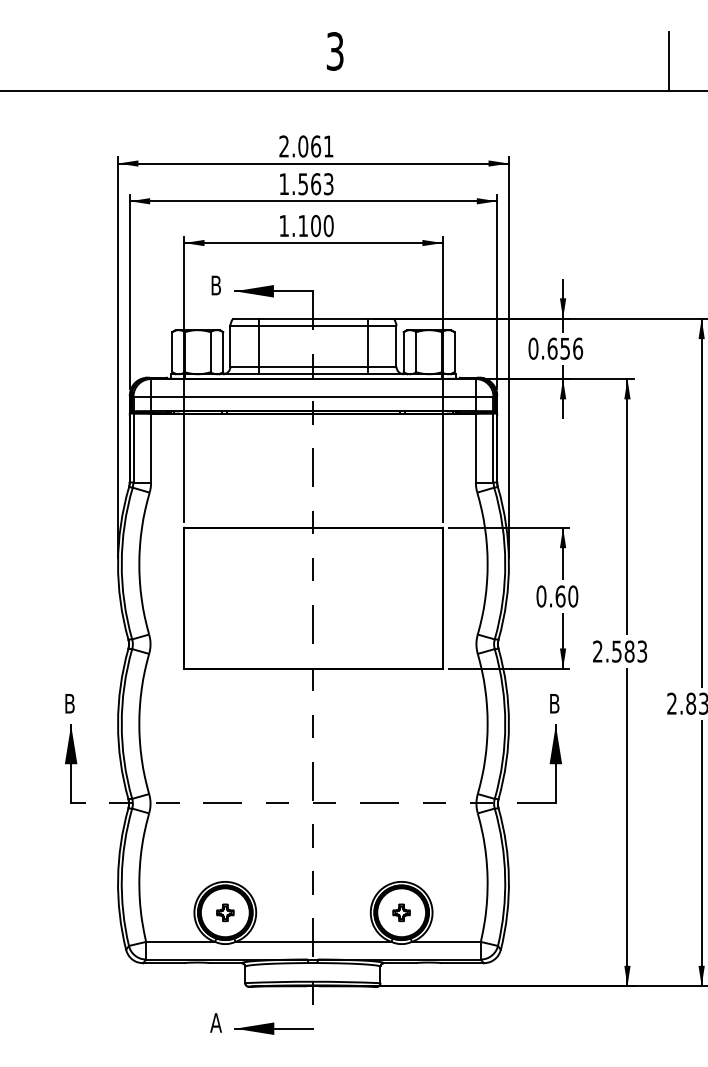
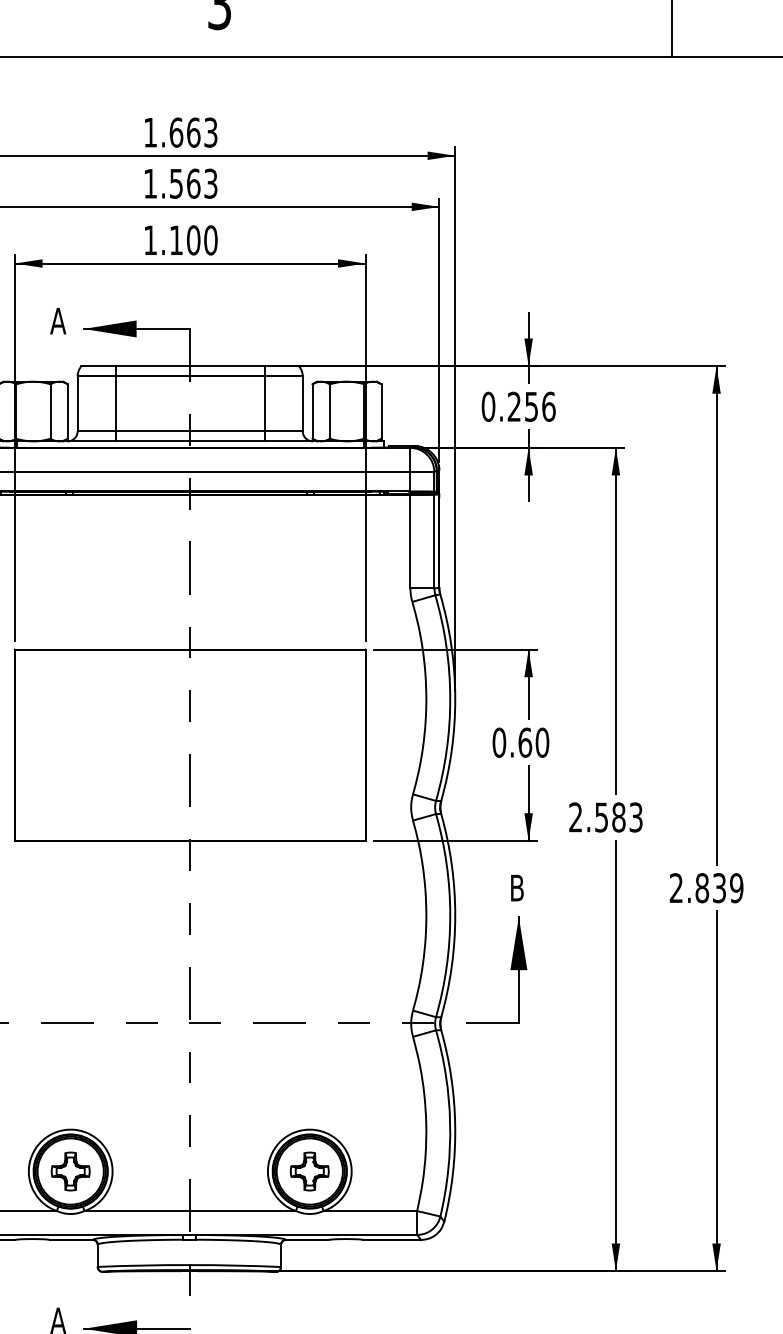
text: (306, 146) -> (180, 132), 2.061 -> 1.663
text: (215, 285) -> (57, 321), B -> A
text: (552, 348) -> (514, 406), 0.656 -> 0.256
part: (225, 912) -> (70, 1171), size x1.67
part: (401, 912) -> (309, 1171), size x1.67

